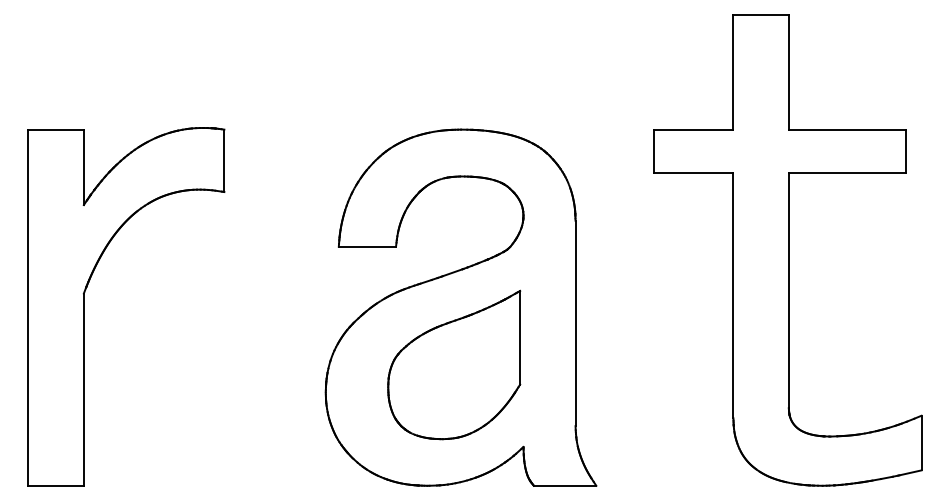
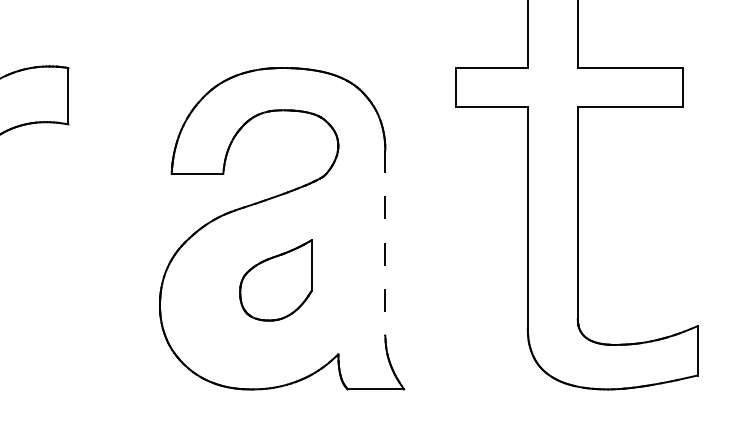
line: (575, 323) -> (385, 242), solid -> dashed
part: (454, 364) -> (276, 279), size x0.6

